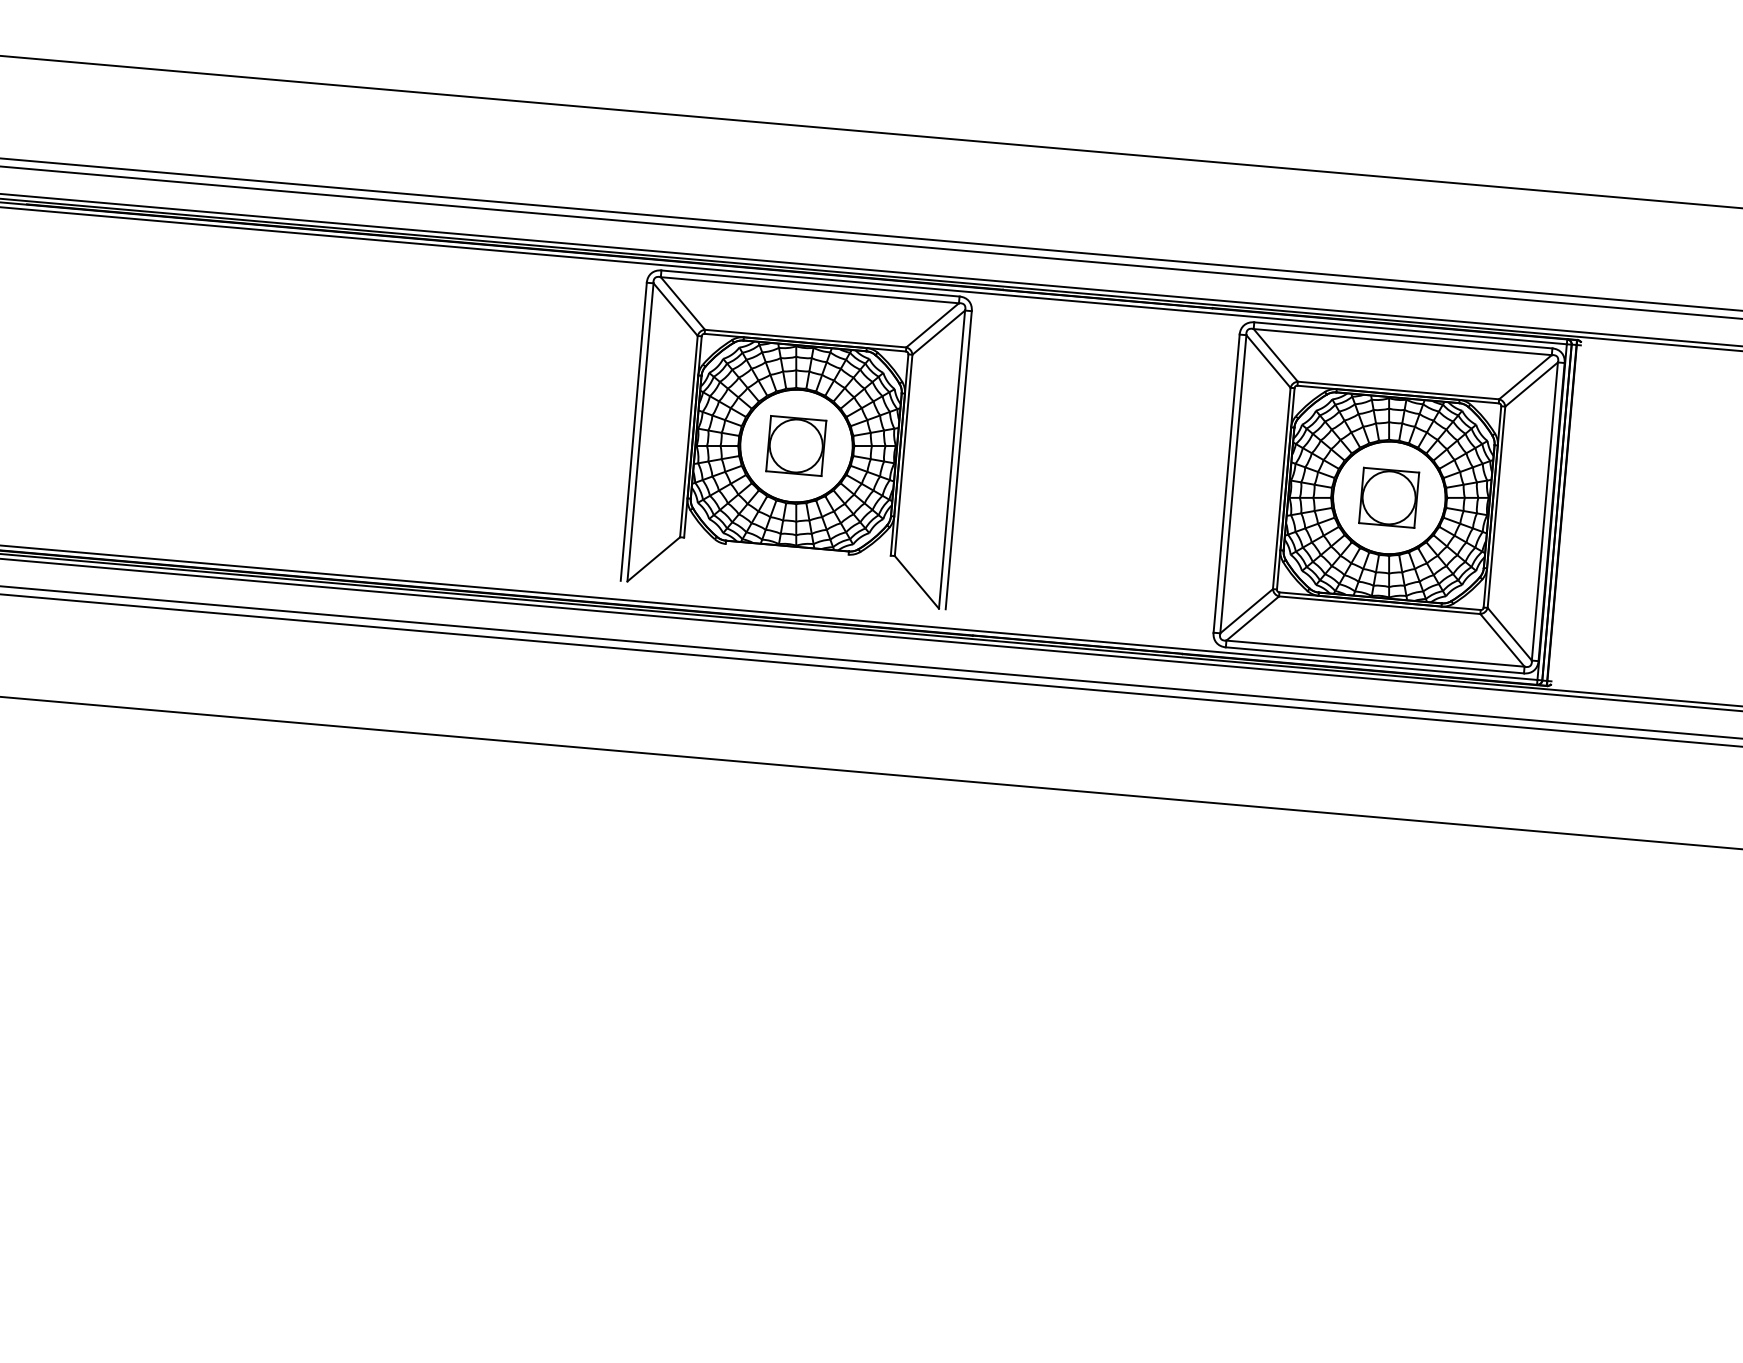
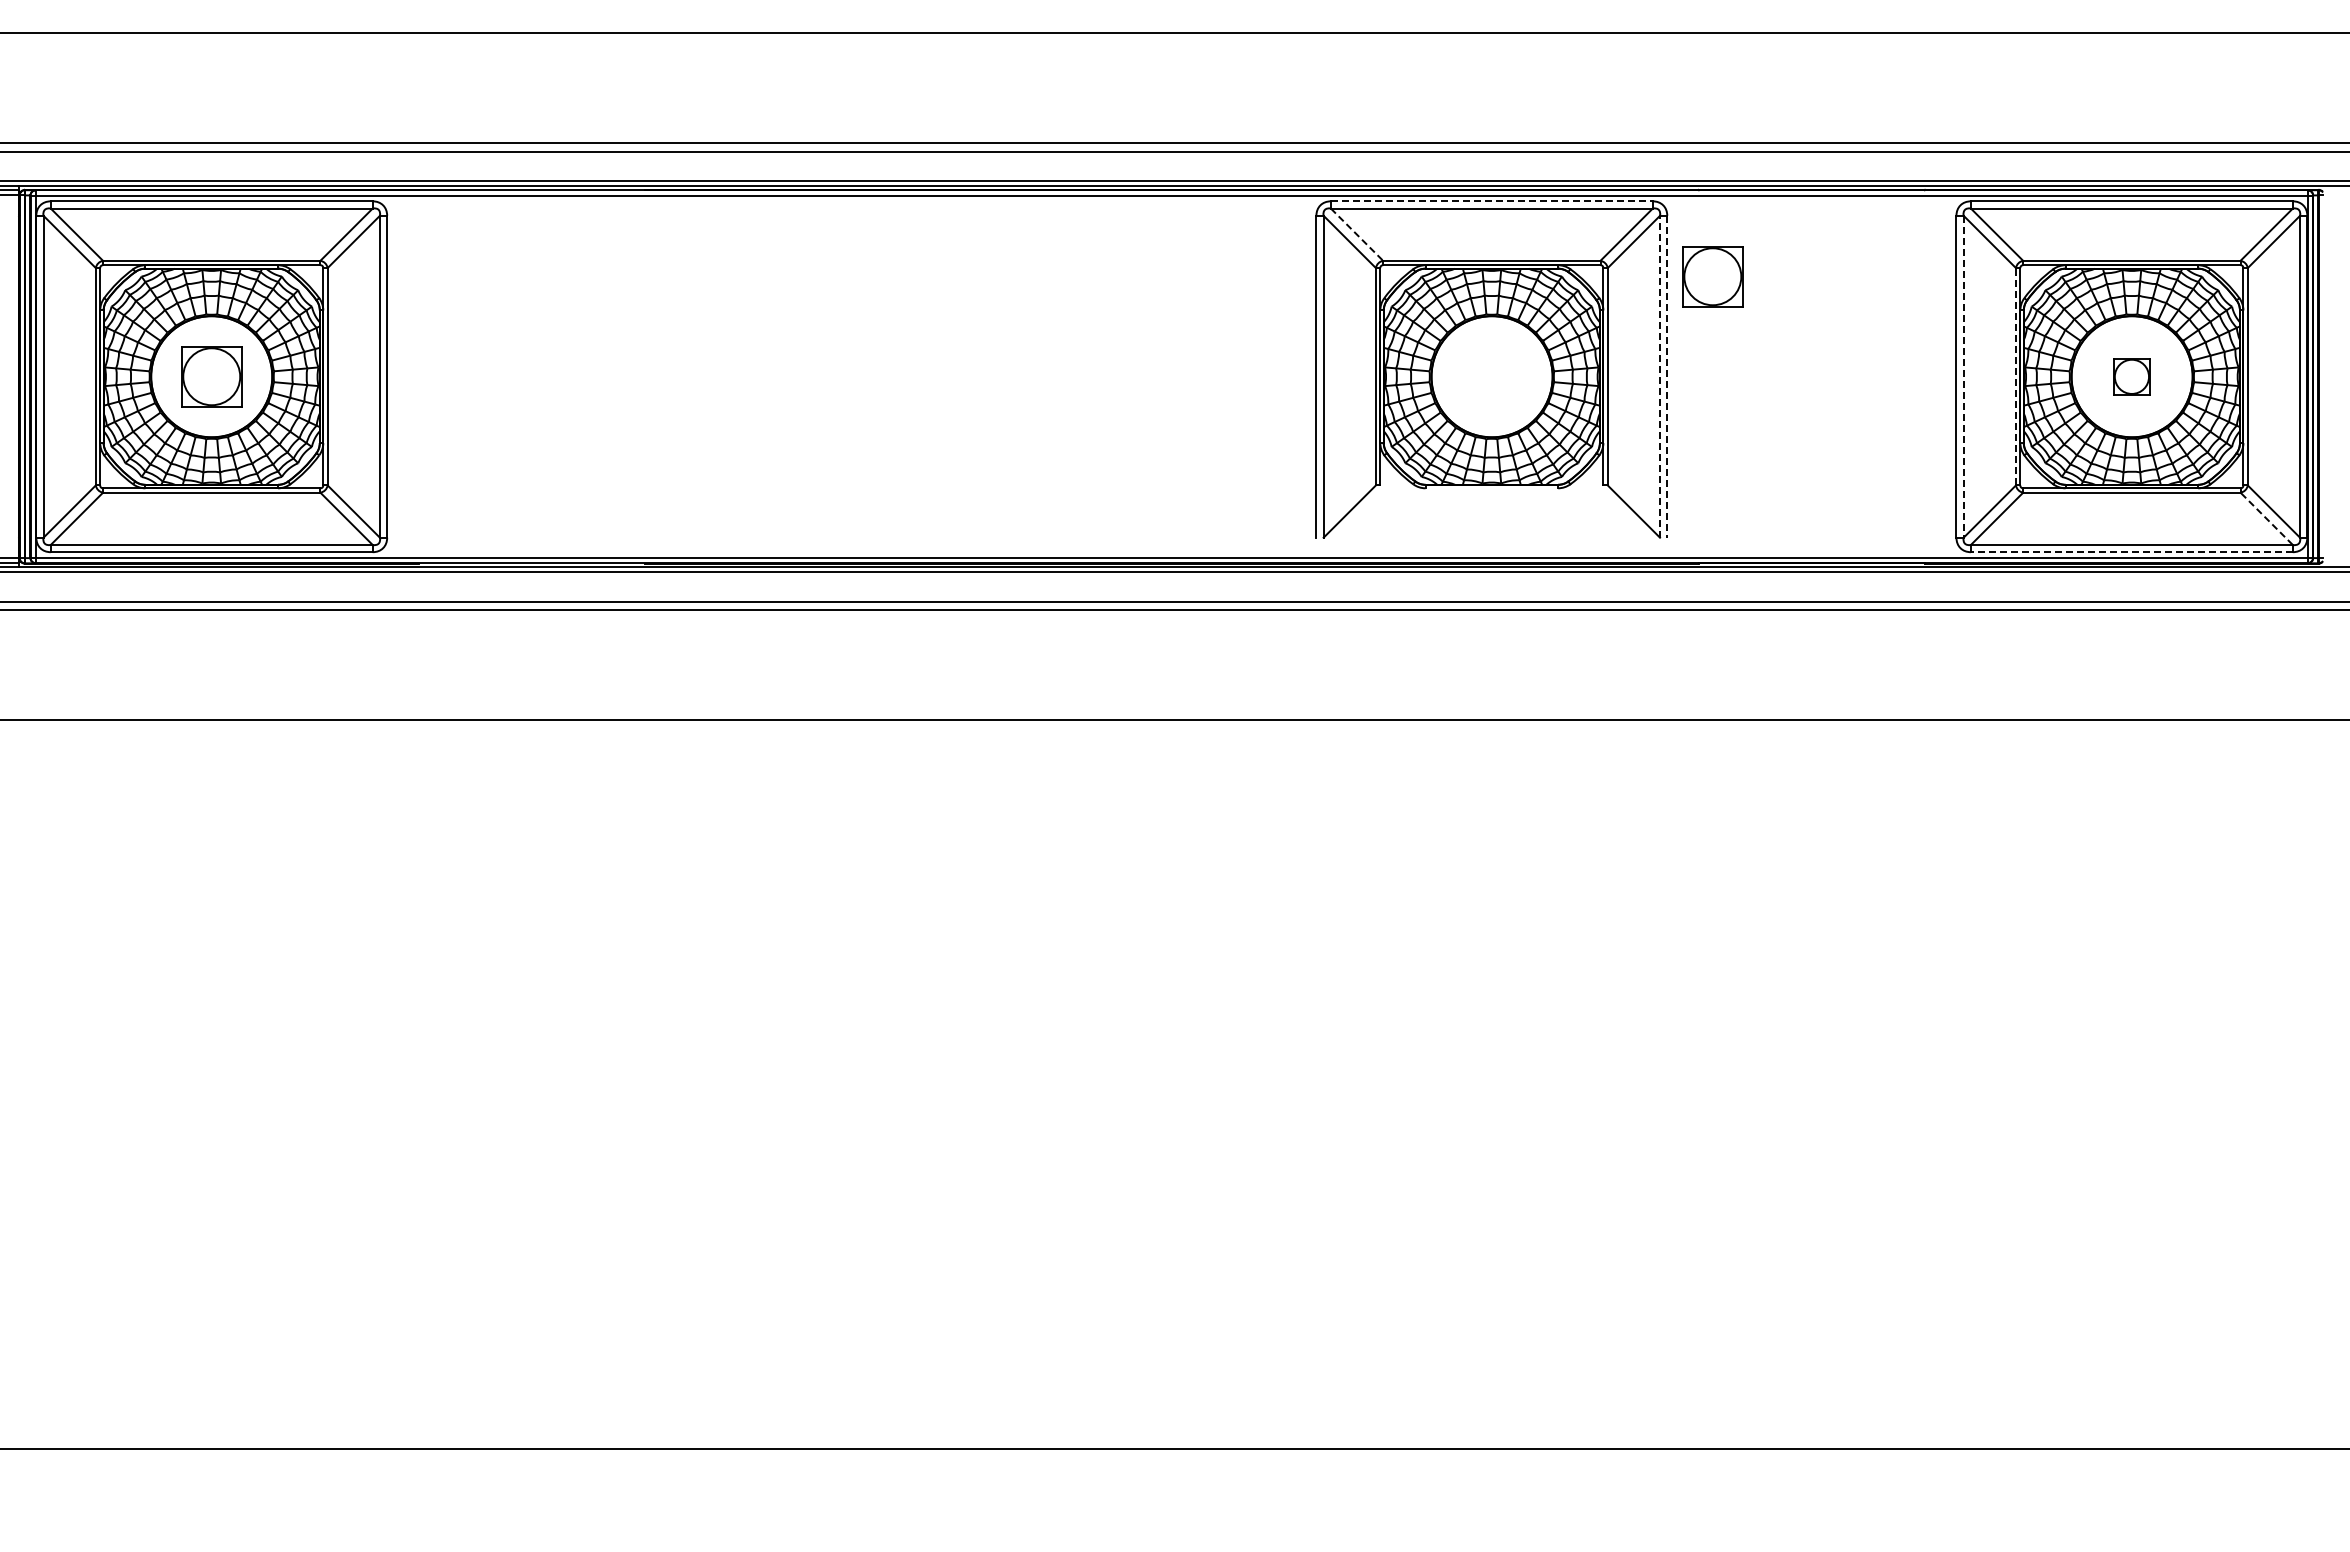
line: (810, 283) -> (1491, 201), solid -> dashed
line: (683, 303) -> (1357, 234), solid -> dashed
part: (795, 445) -> (1712, 276), moved
line: (952, 459) -> (1660, 376), solid -> dashed
line: (959, 459) -> (1667, 376), solid -> dashed
line: (1233, 483) -> (1963, 376), solid -> dashed
line: (1281, 488) -> (2015, 376), solid -> dashed
part: (1388, 497) -> (2131, 376), size x0.6
line: (1502, 640) -> (2266, 518), solid -> dashed
line: (1374, 660) -> (2131, 552), solid -> dashed

